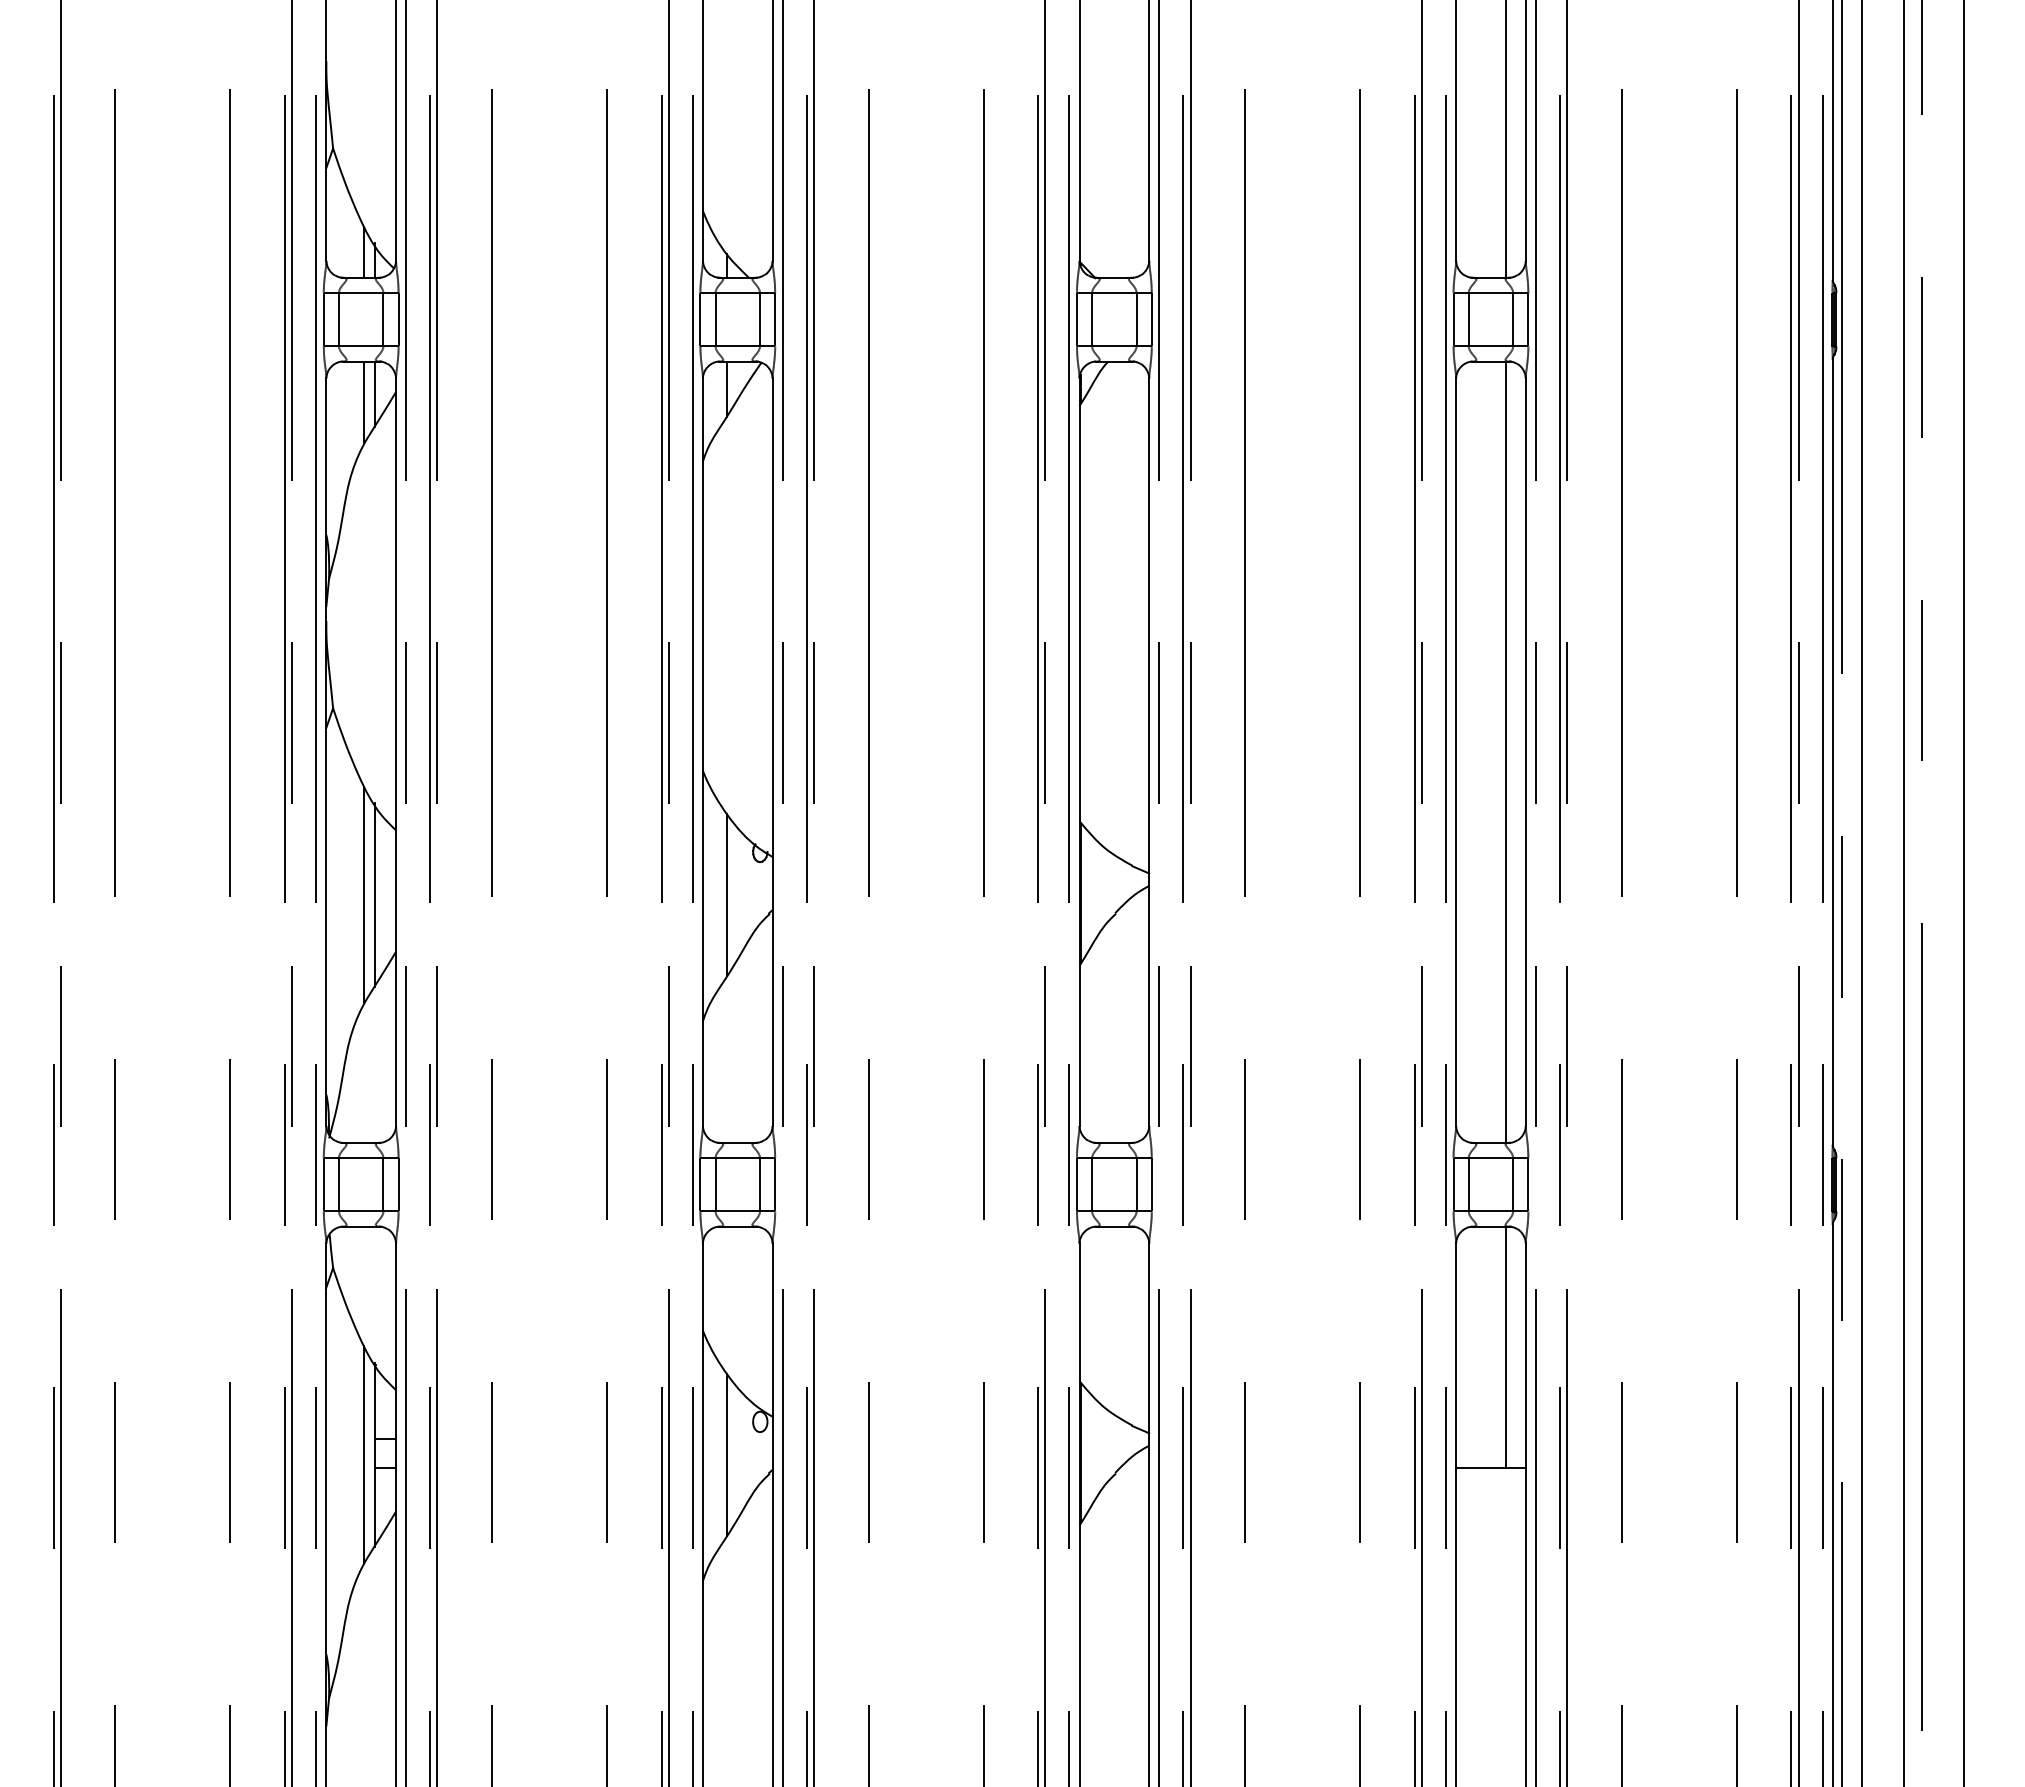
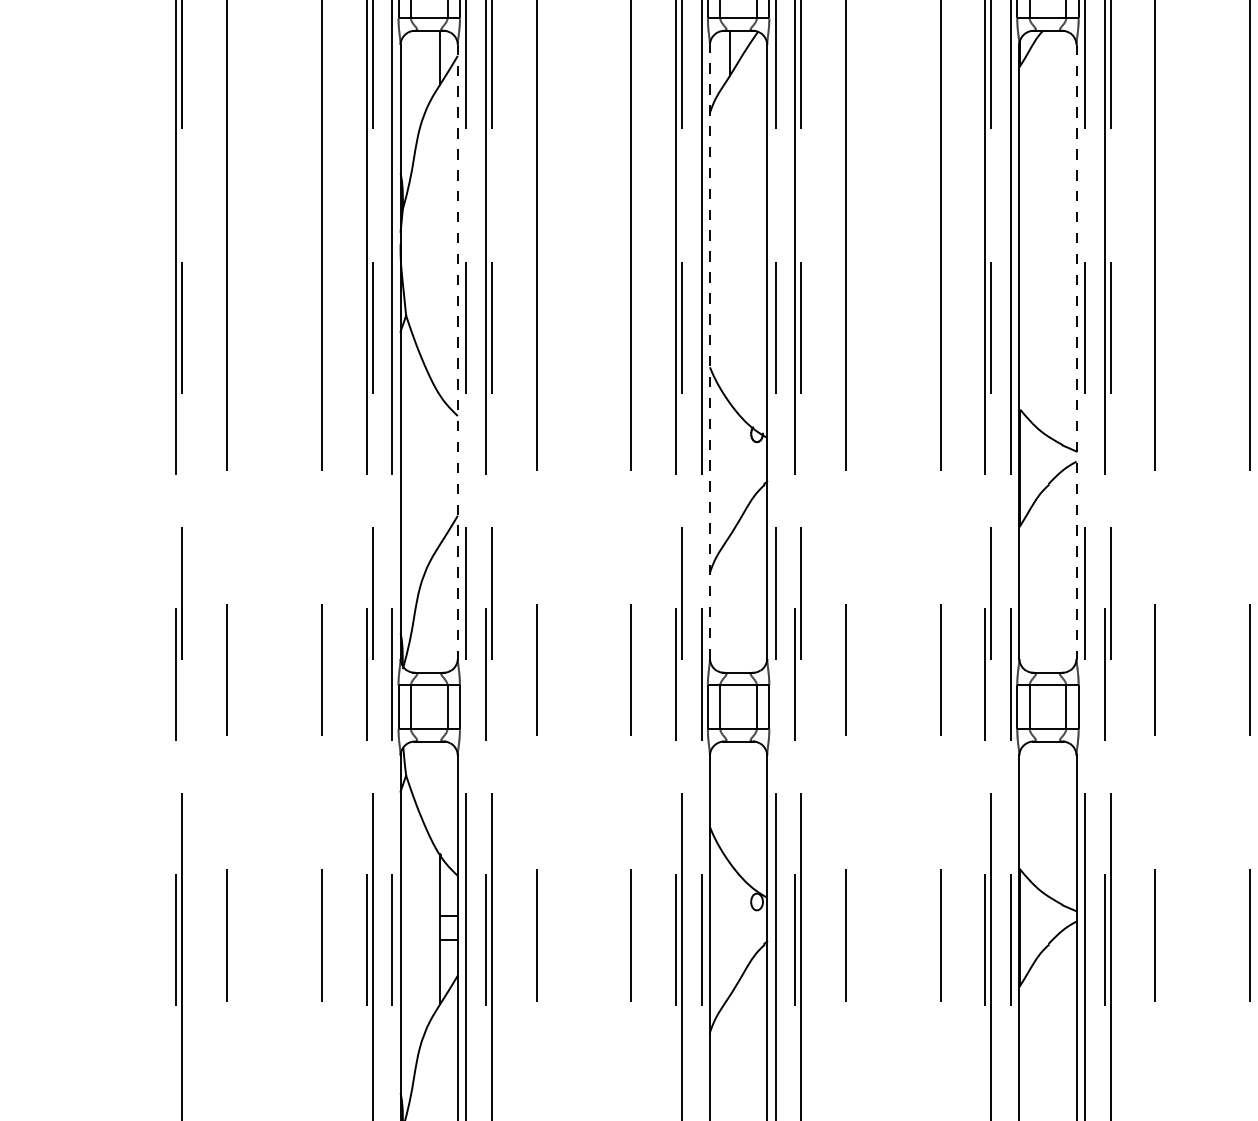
line: (364, 402) -> (431, 64), removed
line: (396, 752) -> (458, 352), solid -> dashed
line: (702, 752) -> (709, 352), solid -> dashed
line: (1149, 752) -> (1076, 352), solid -> dashed
line: (364, 894) -> (431, 468), removed
line: (374, 894) -> (440, 468), removed
line: (727, 895) -> (730, 469), removed
line: (364, 1454) -> (431, 928), removed
line: (727, 1454) -> (730, 928), removed

